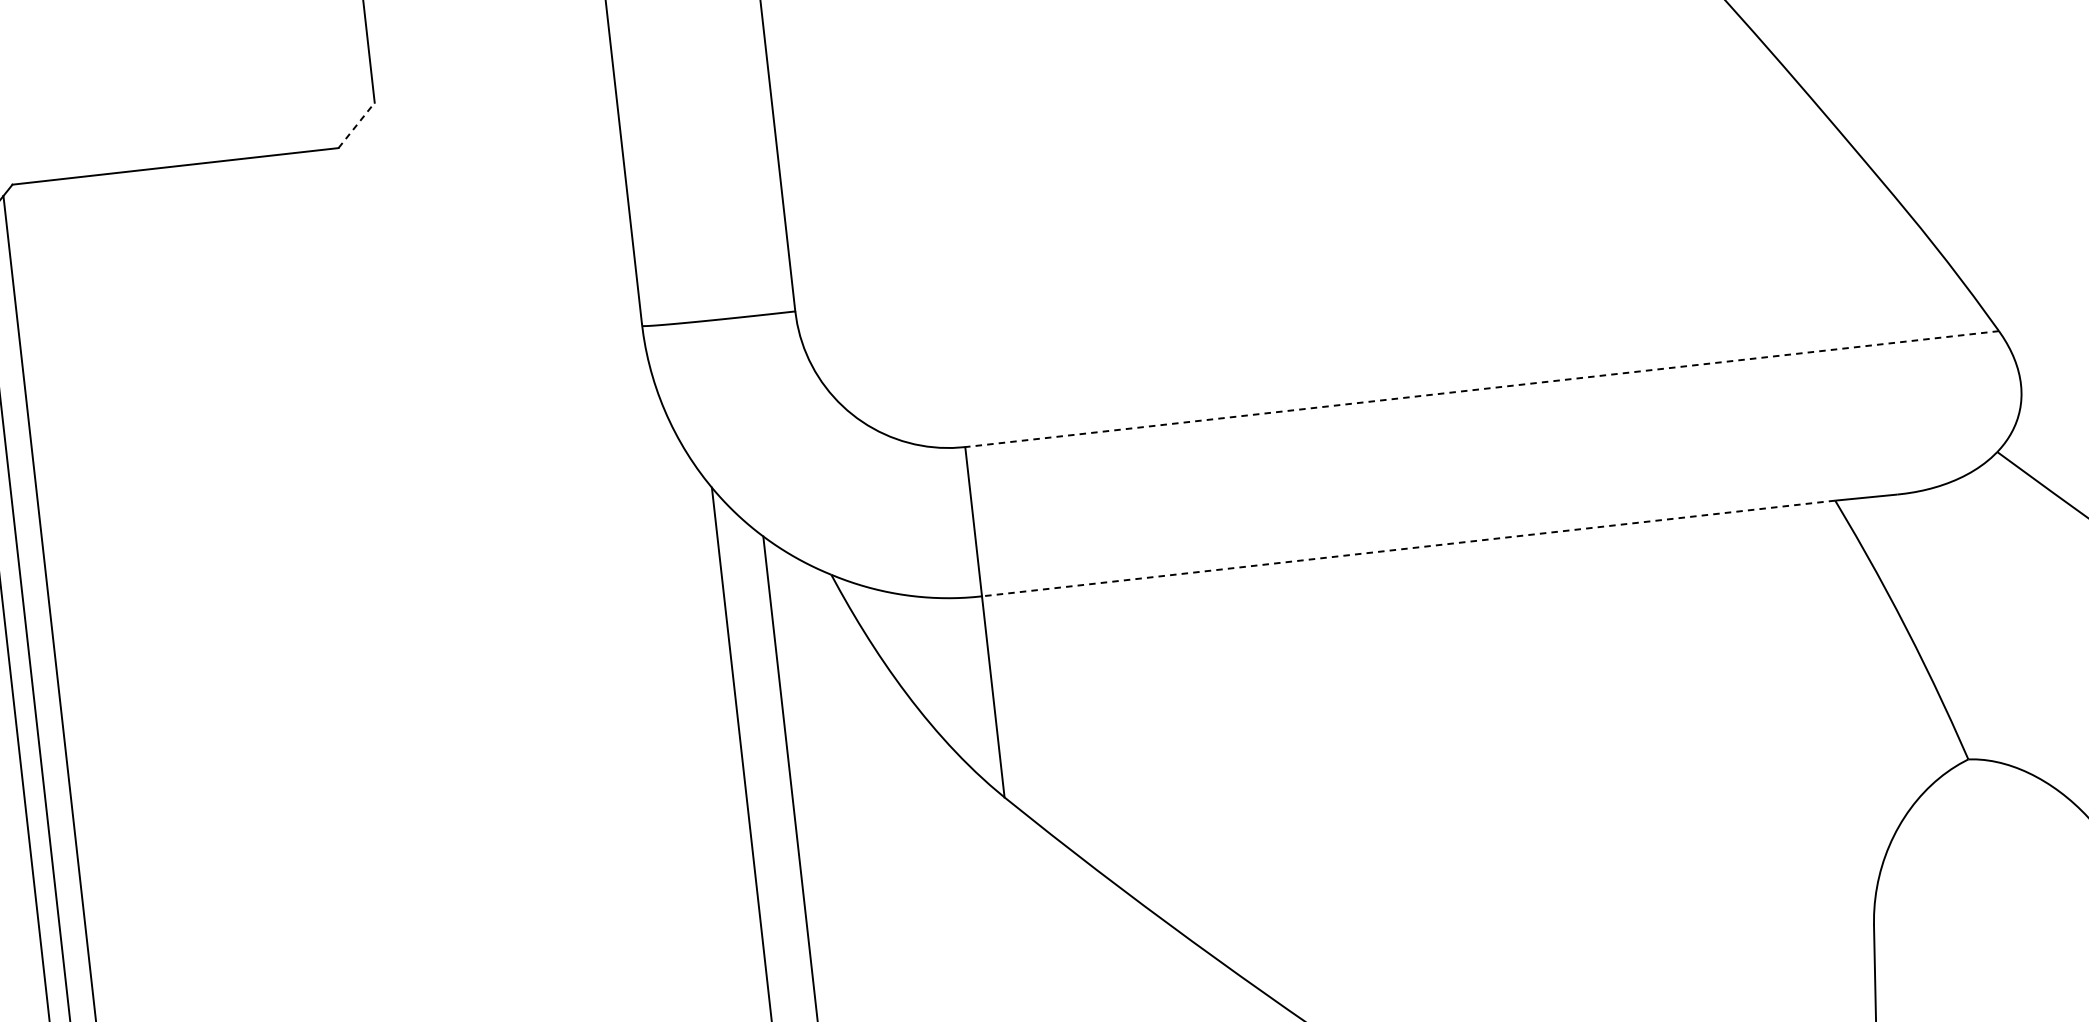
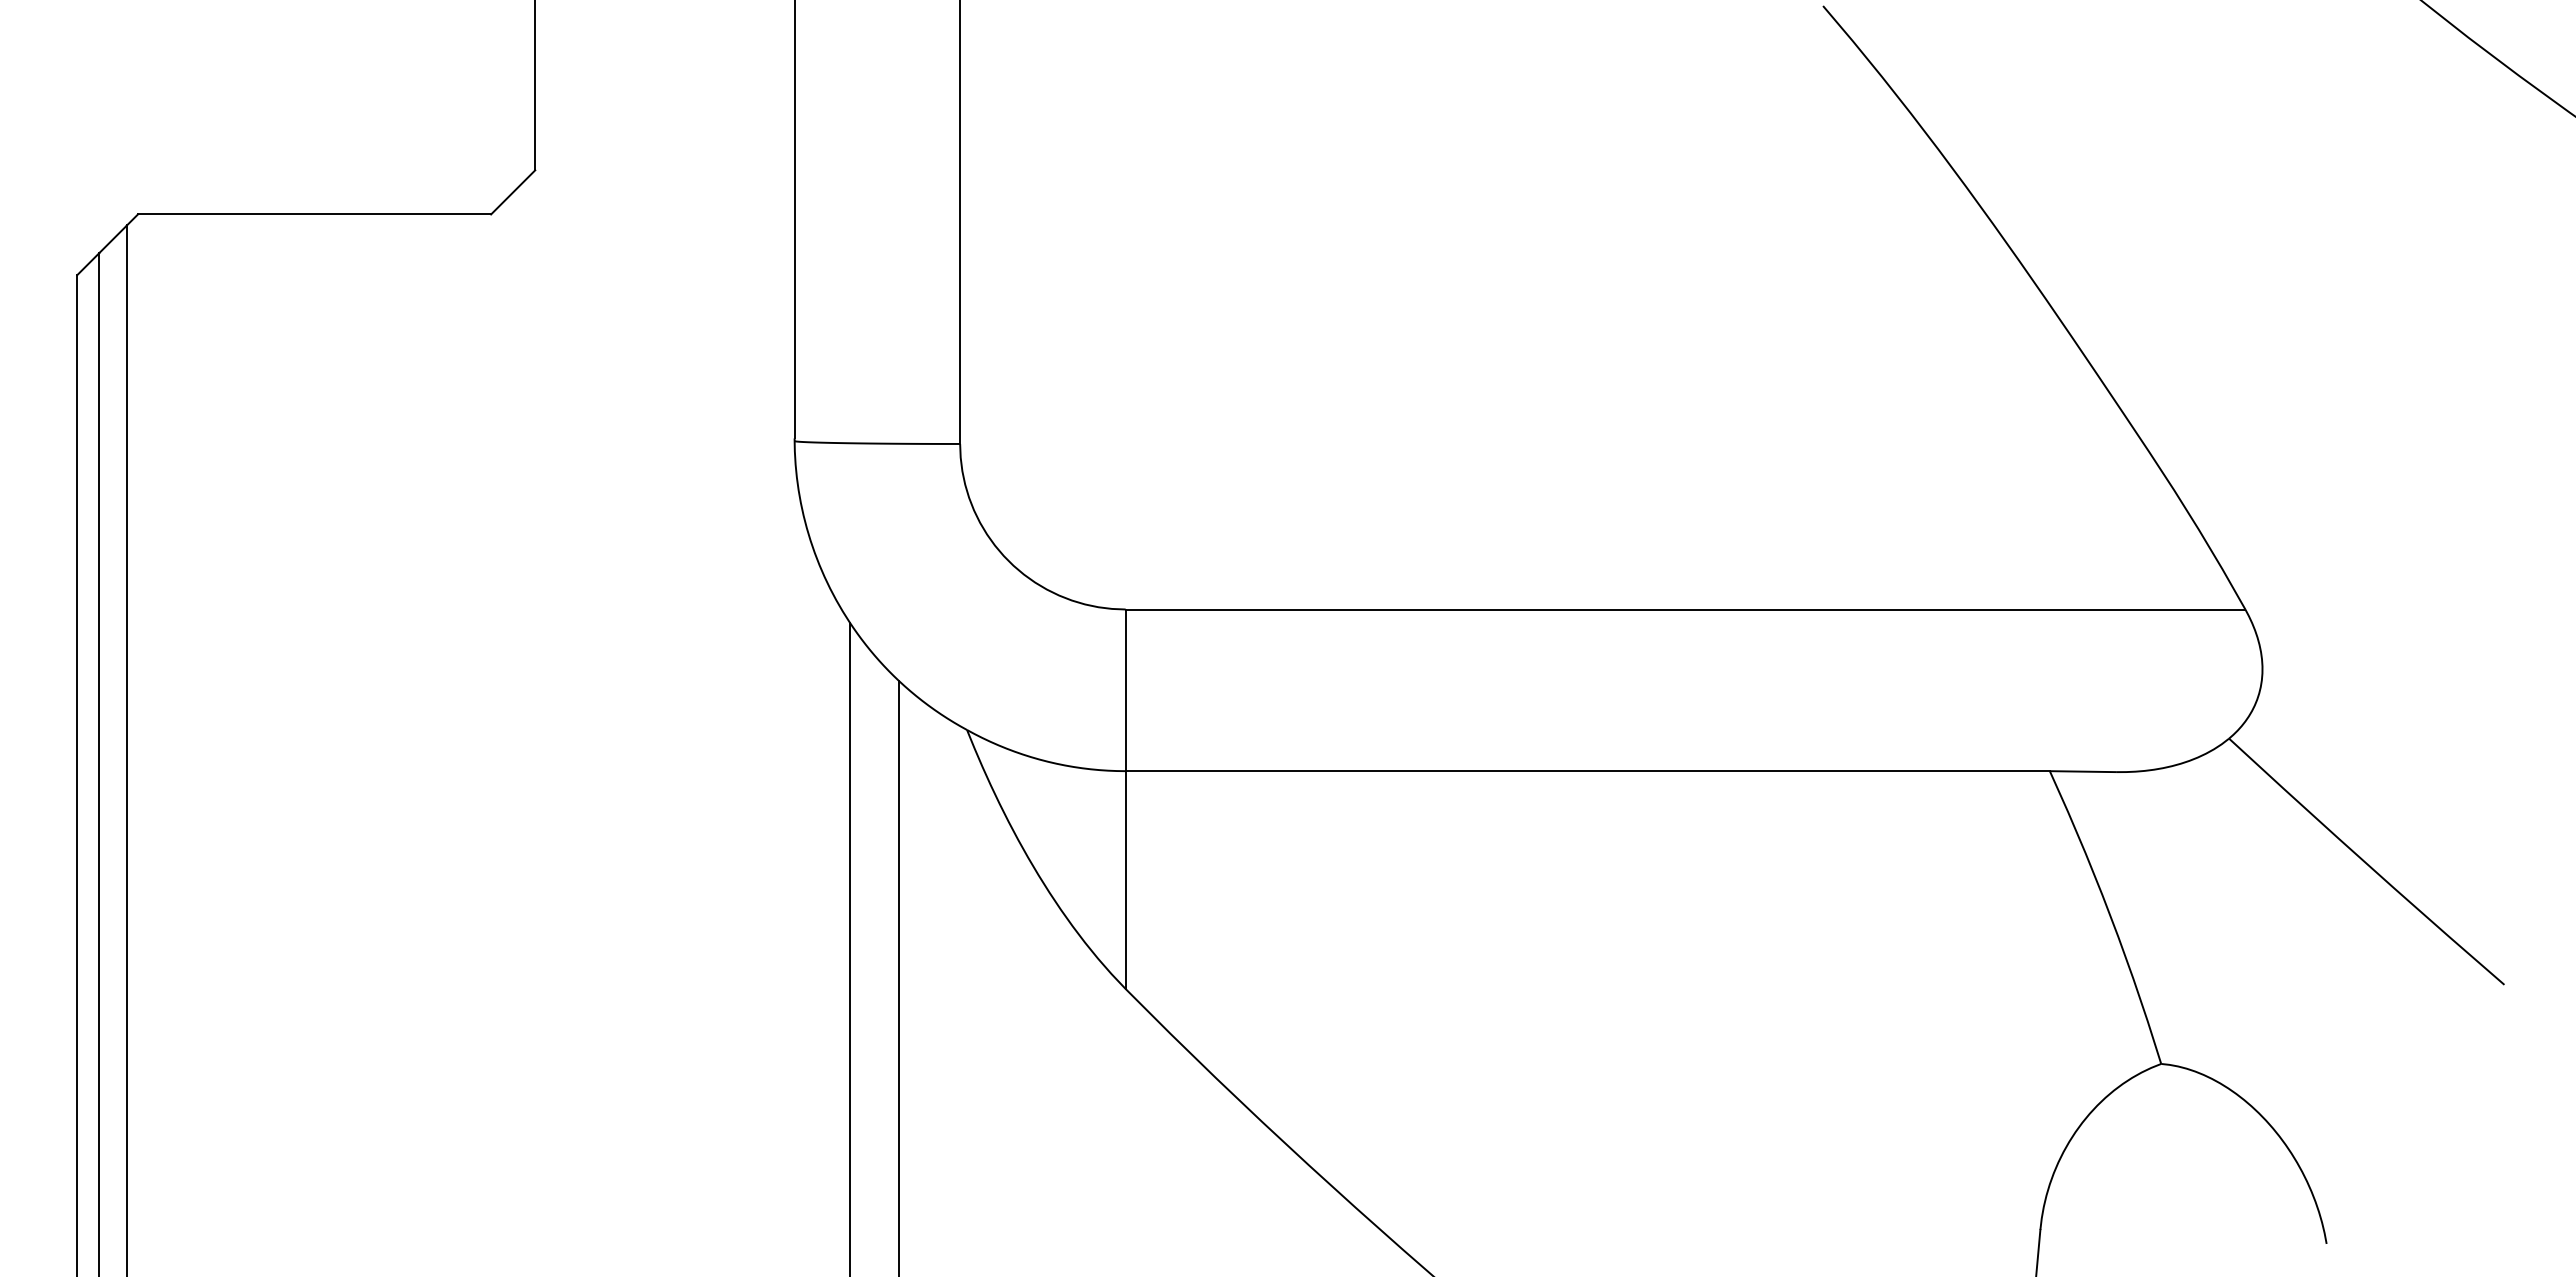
line: (356, 125) -> (513, 192), dashed -> solid
line: (1482, 389) -> (1685, 609), dashed -> solid
line: (1408, 548) -> (1587, 771), dashed -> solid

